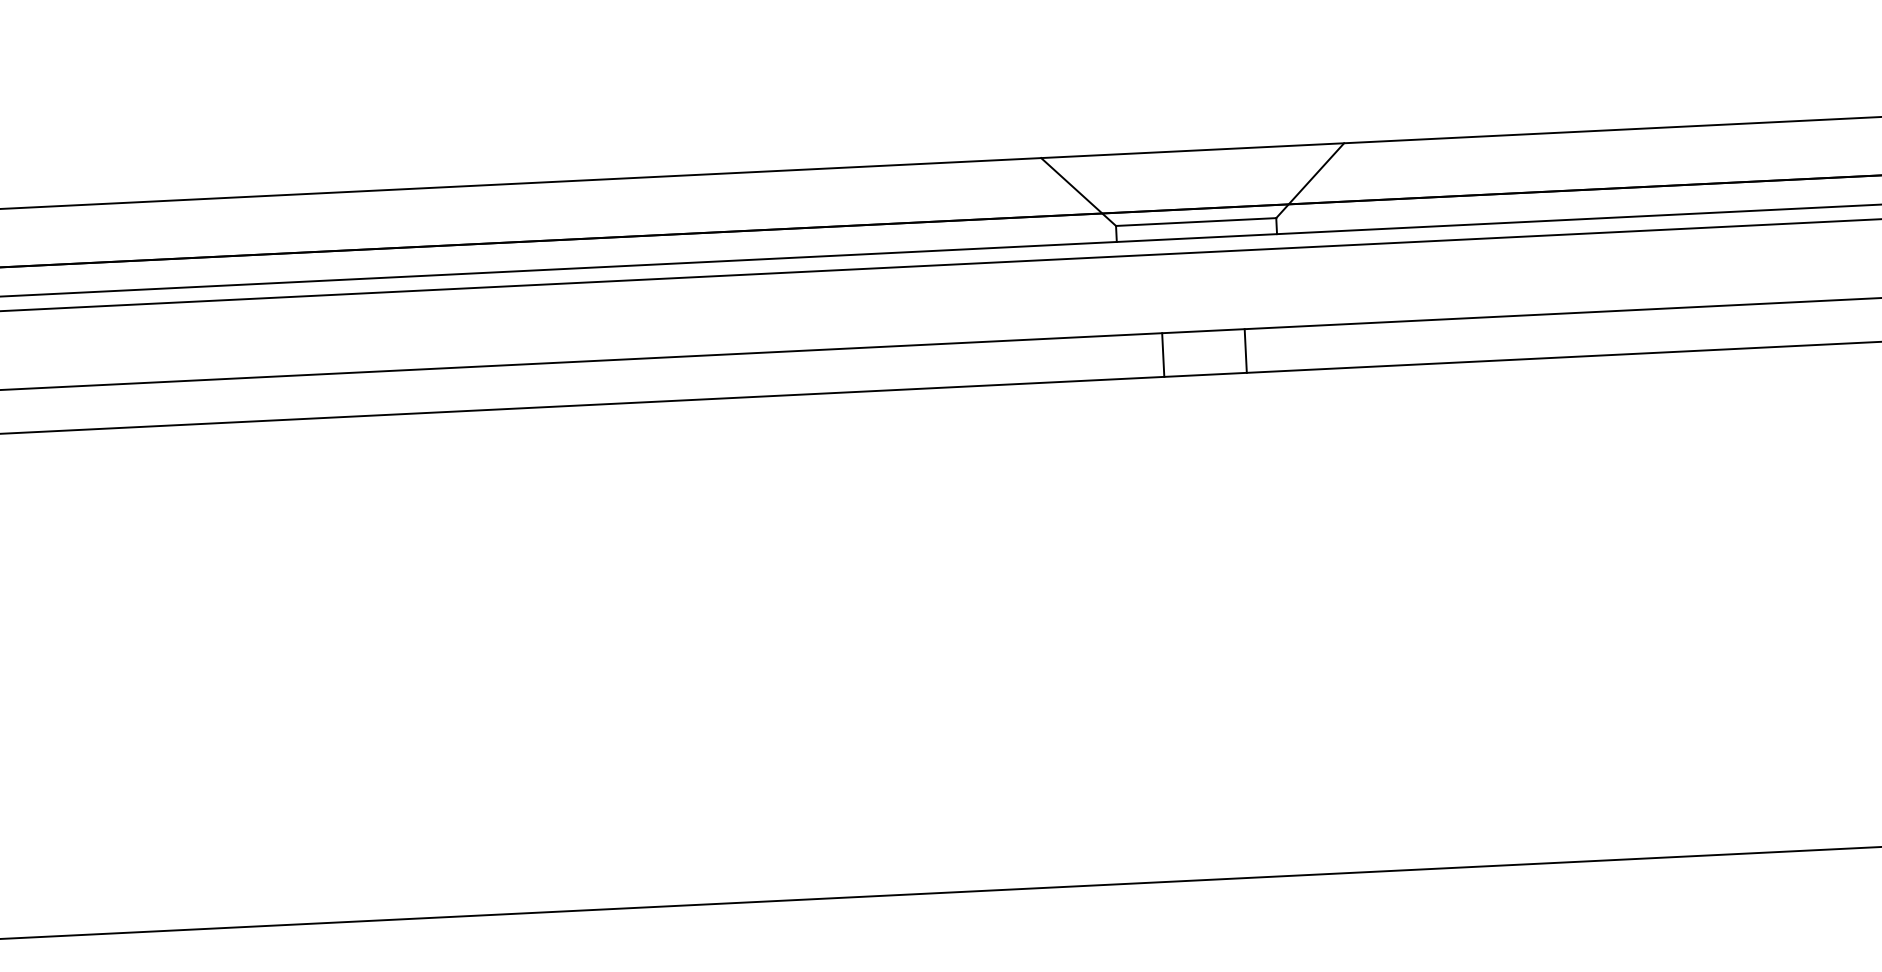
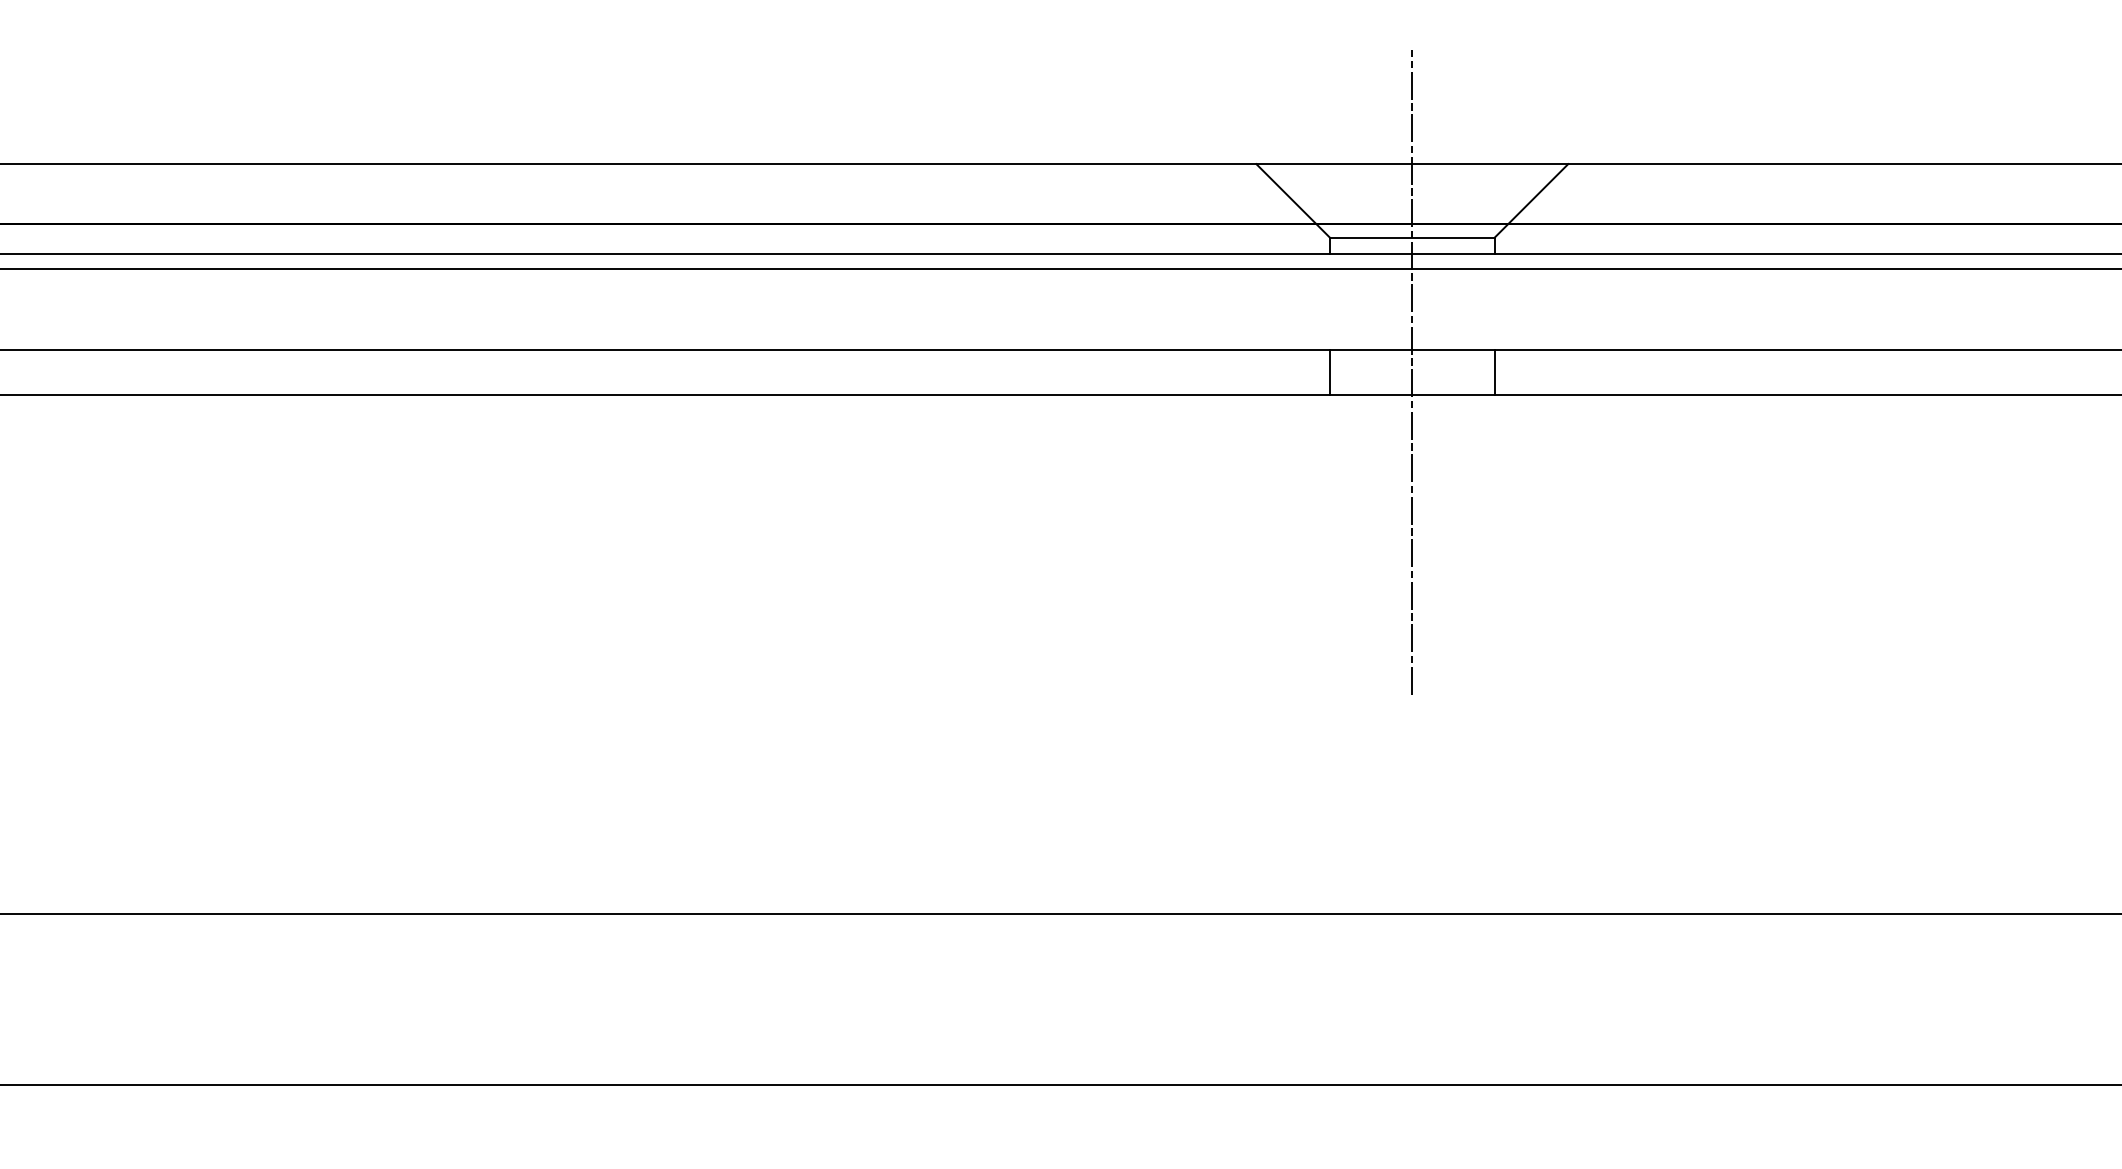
line: (1245, 350) -> (1494, 372), moved
line: (1202, 353) -> (1412, 372), added
line: (1162, 355) -> (1329, 372), moved

